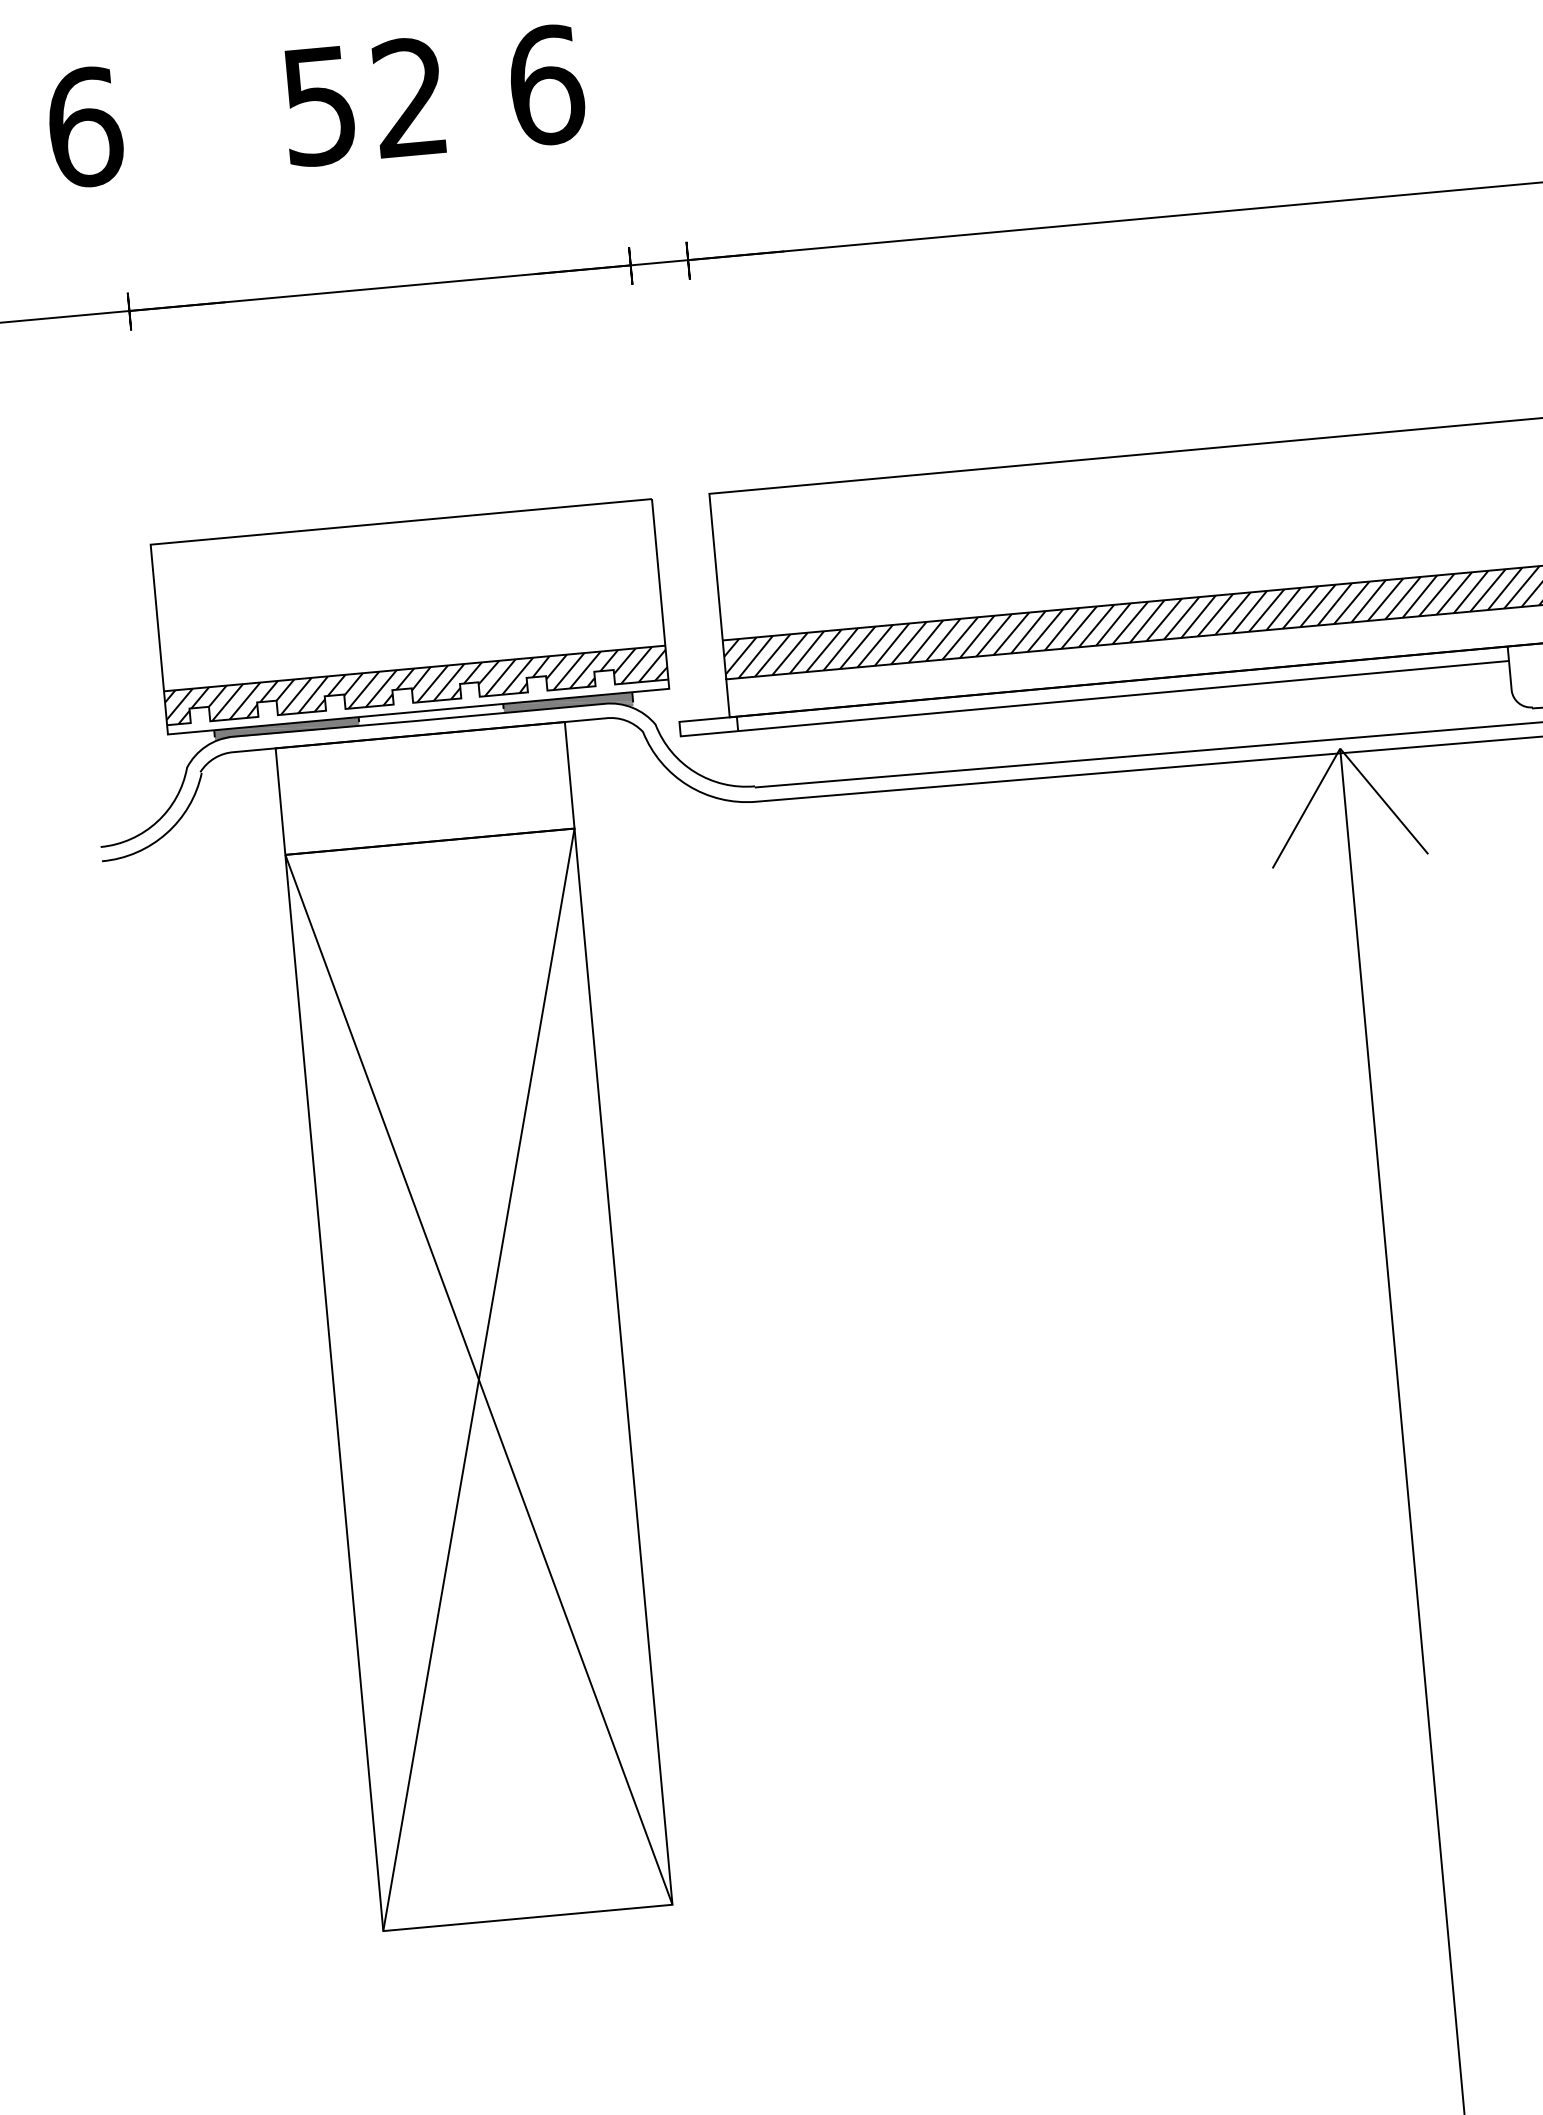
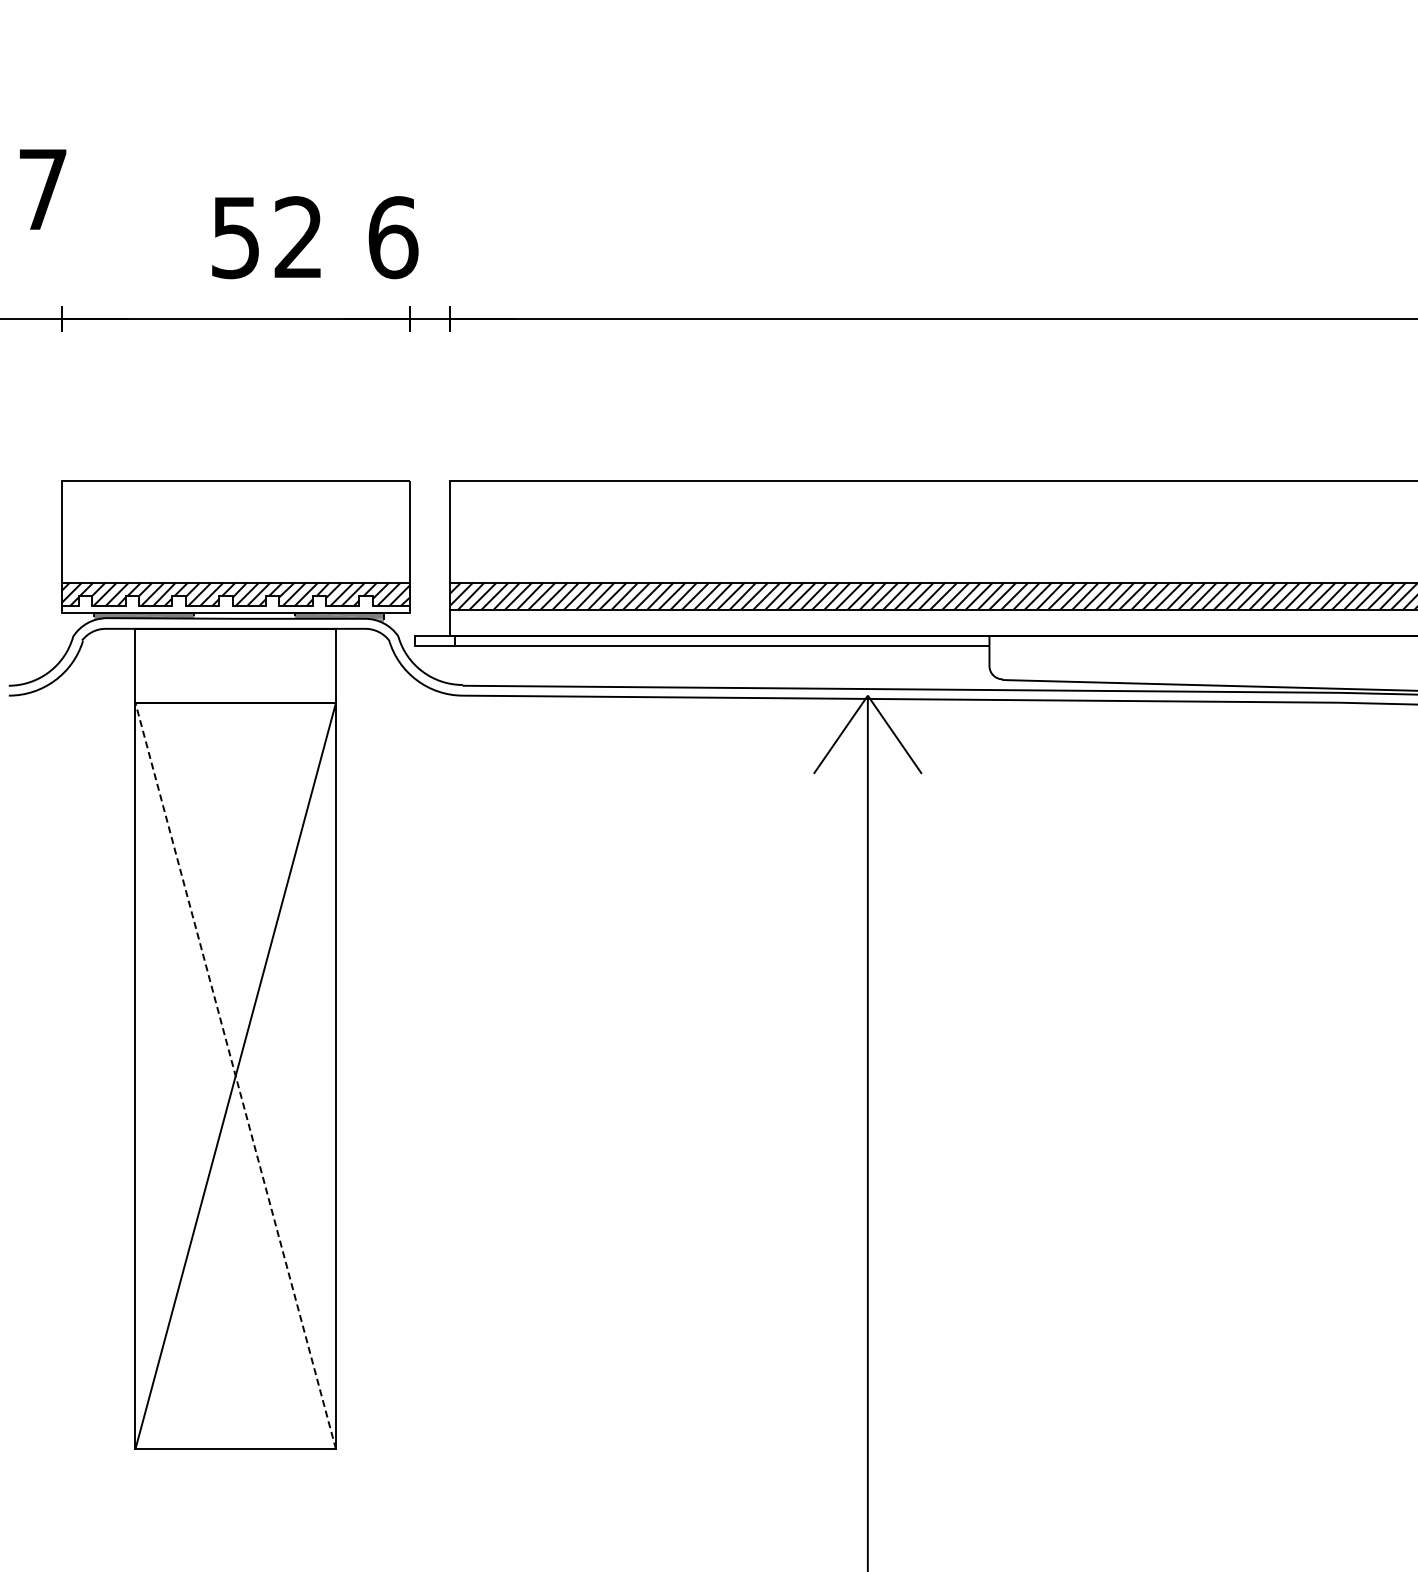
text: (434, 95) -> (315, 237), moved
text: (85, 127) -> (43, 189), 6 -> 7
line: (478, 1380) -> (235, 1076), solid -> dashed

